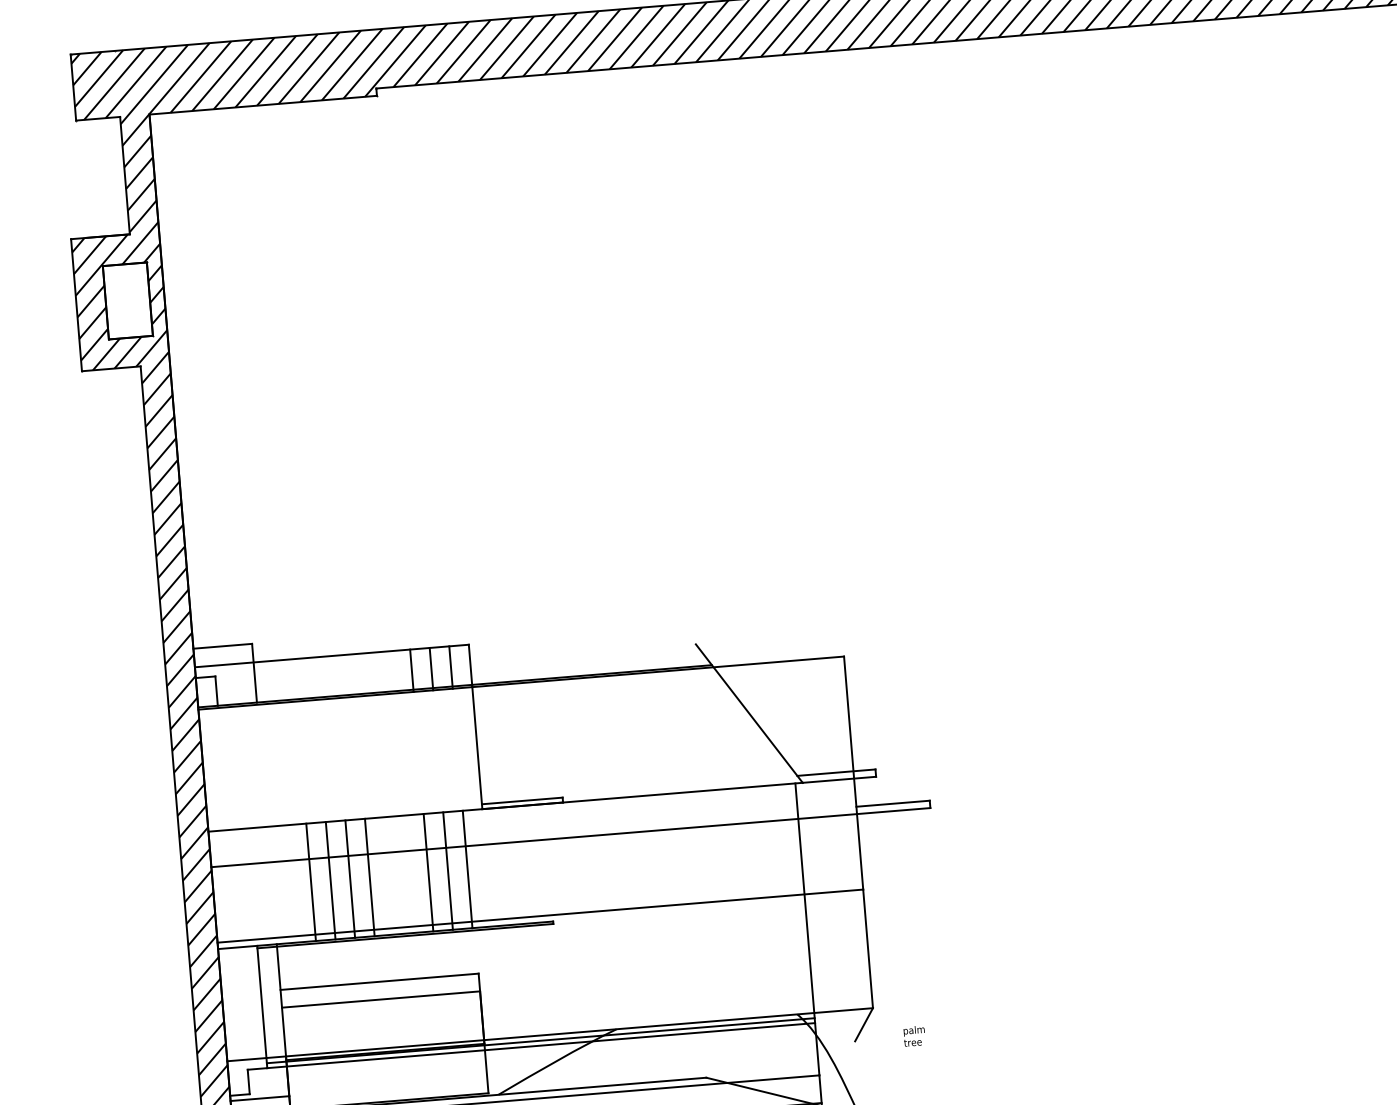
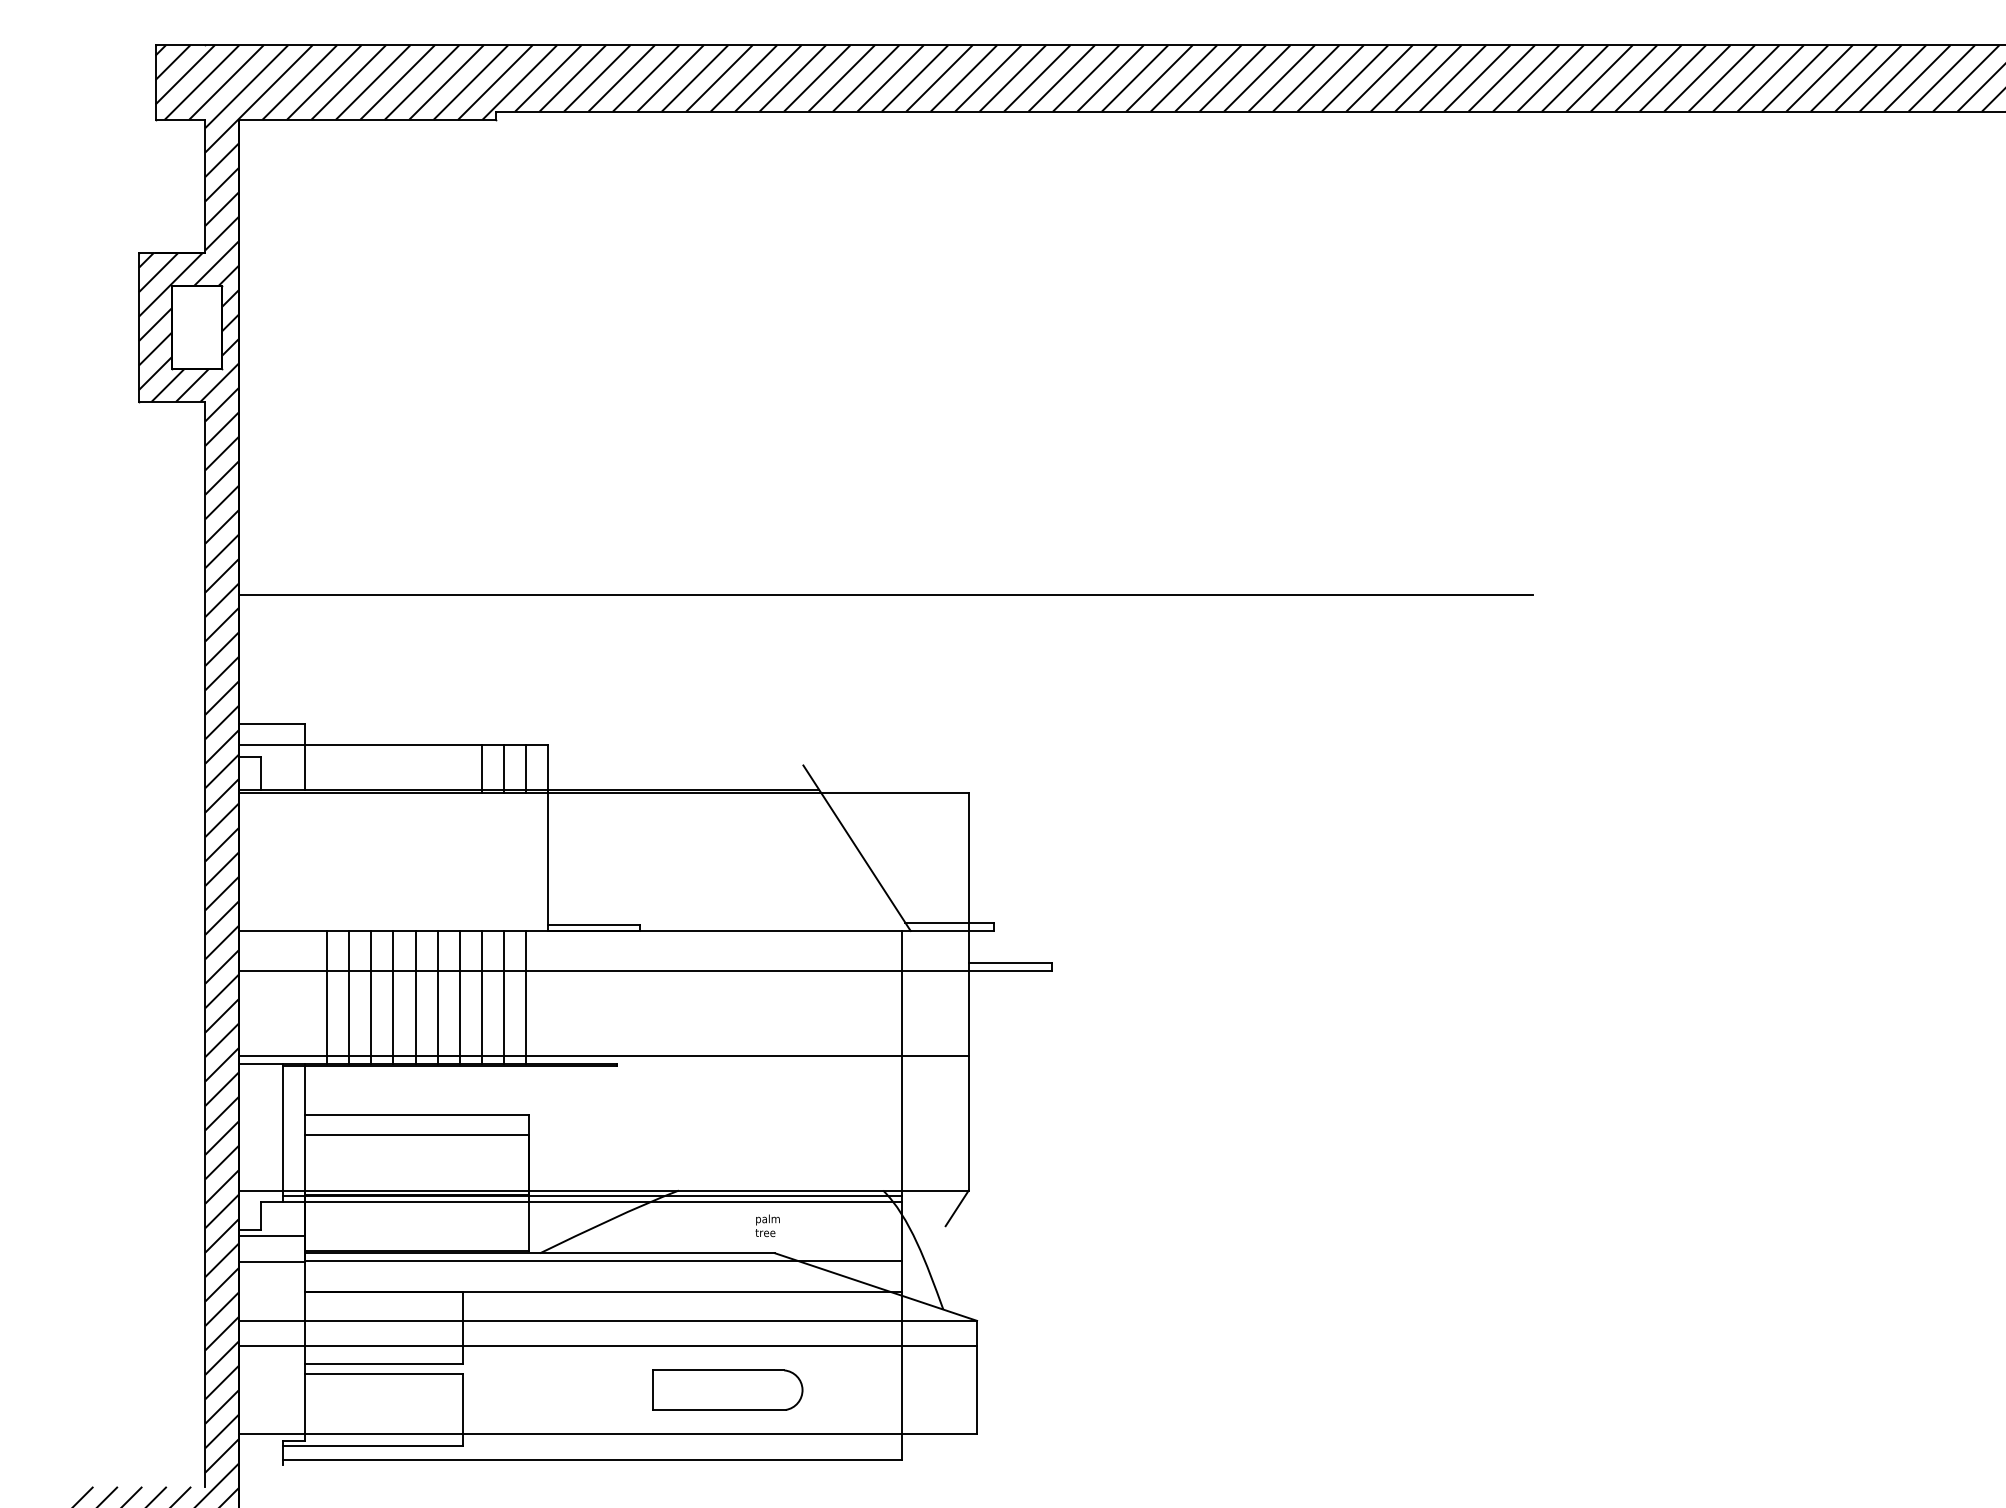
line: (756, 488) -> (885, 595), added
line: (408, 873) -> (459, 996), added
line: (389, 875) -> (437, 996), added
line: (291, 883) -> (327, 996), added
text: (914, 1035) -> (767, 1225), moved

